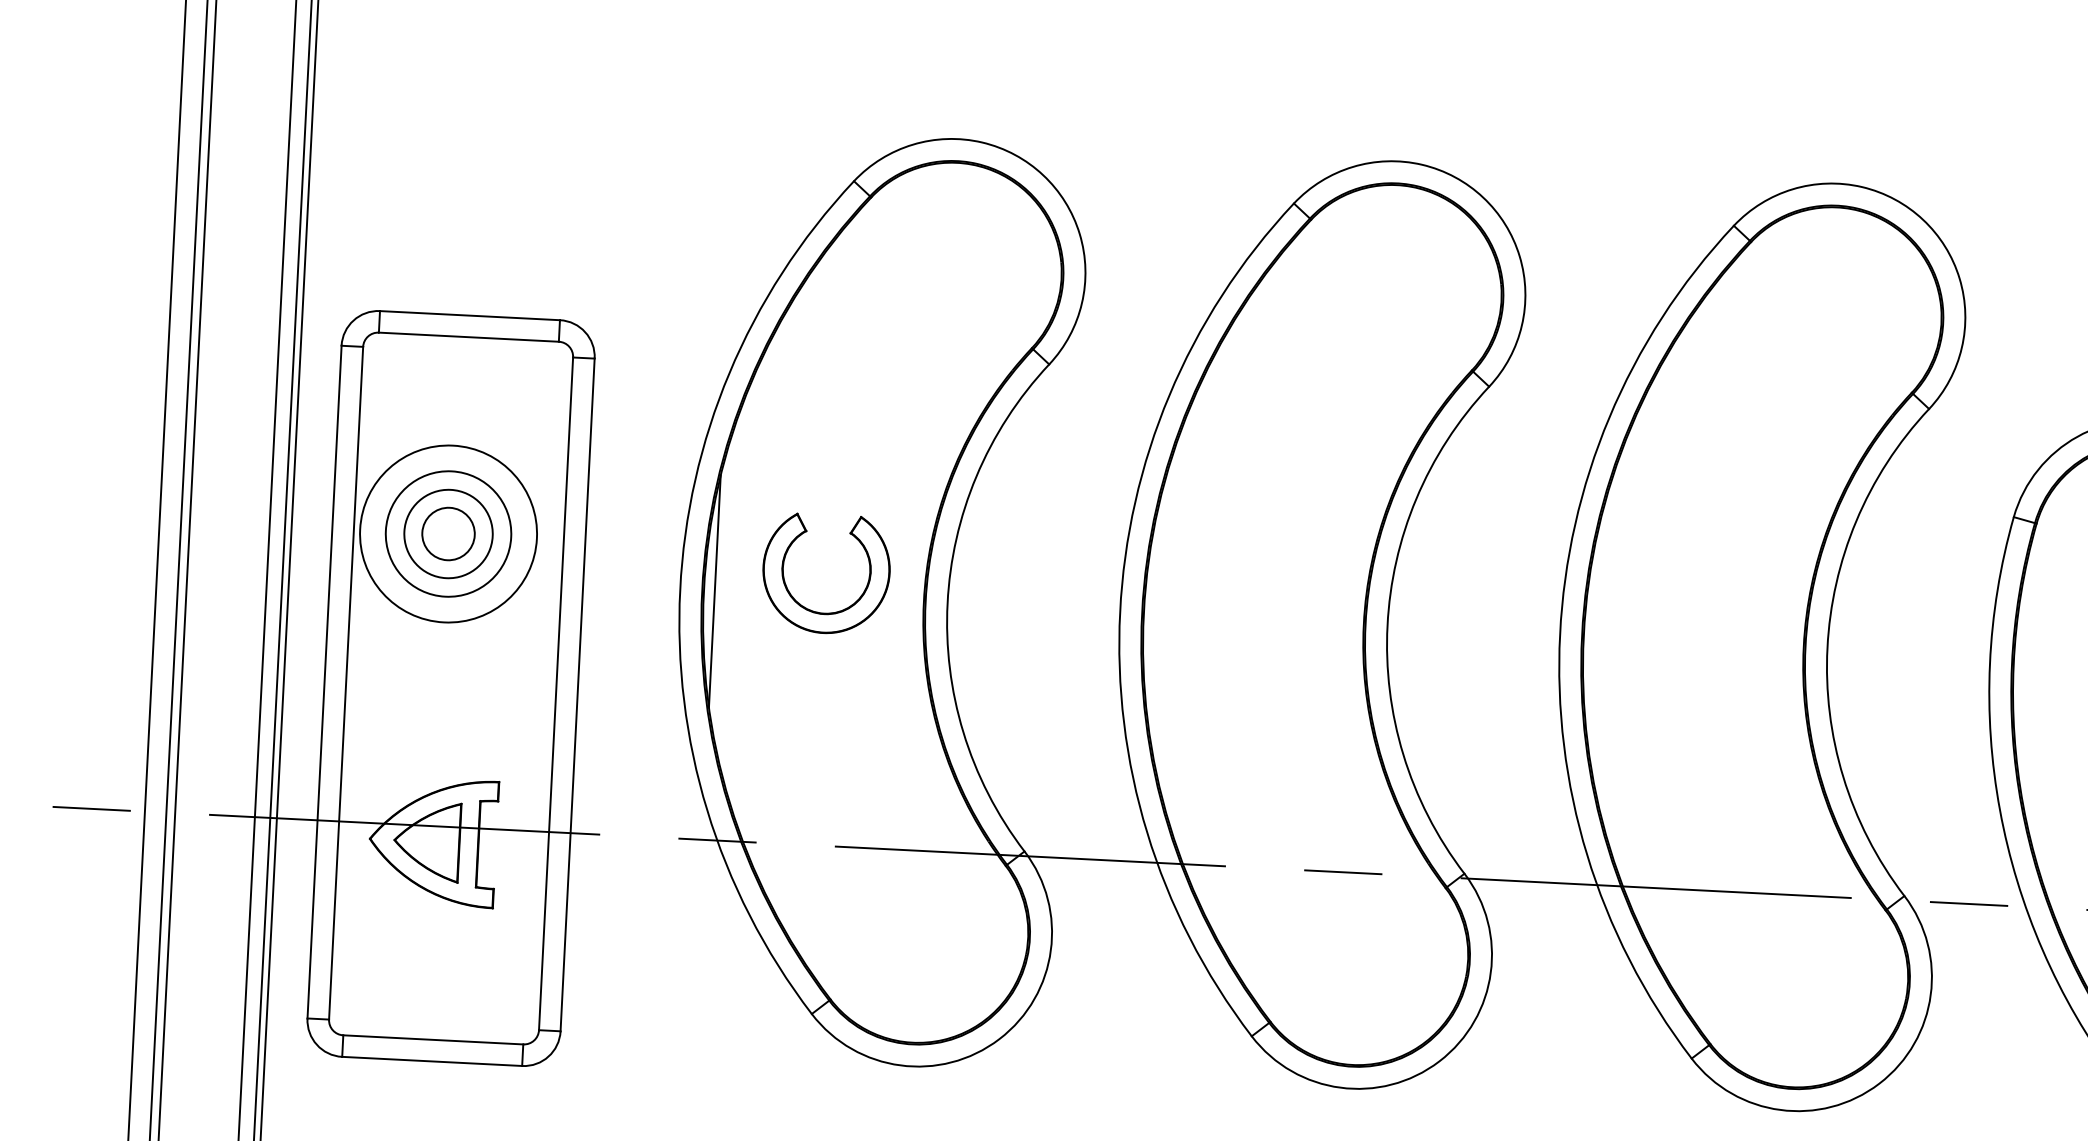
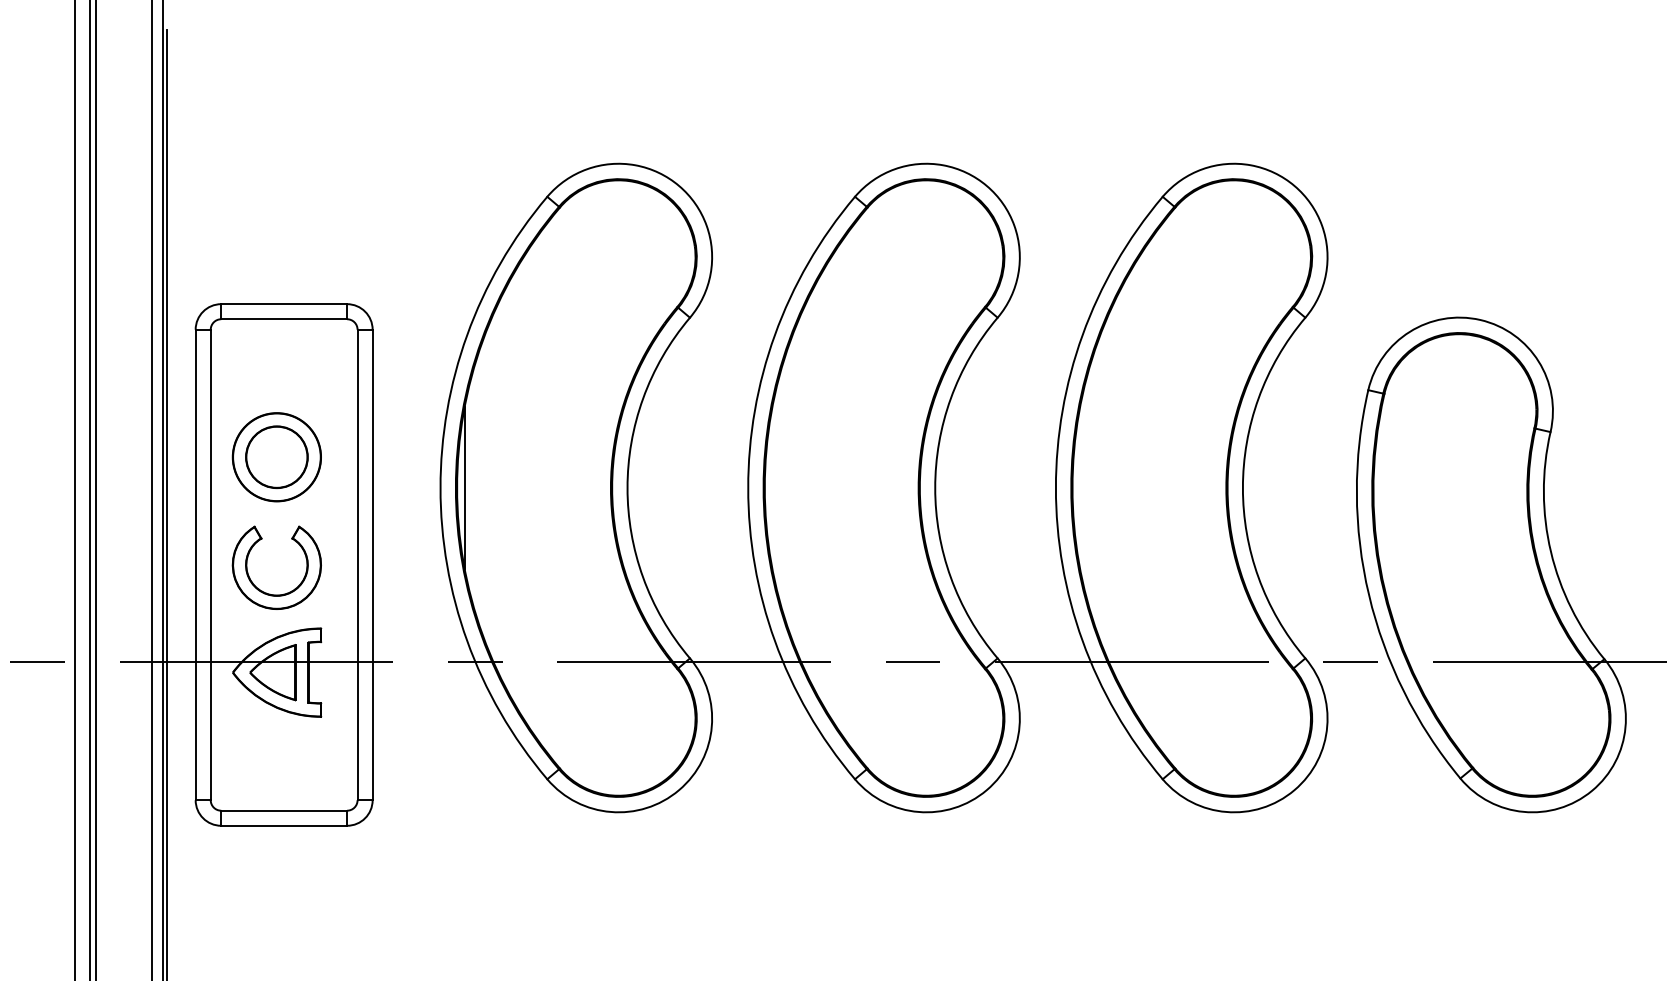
circle: (447, 532) -> (276, 456), size x1.67
circle: (447, 534) -> (276, 457), size x0.71
part: (815, 610) -> (270, 593), moved

